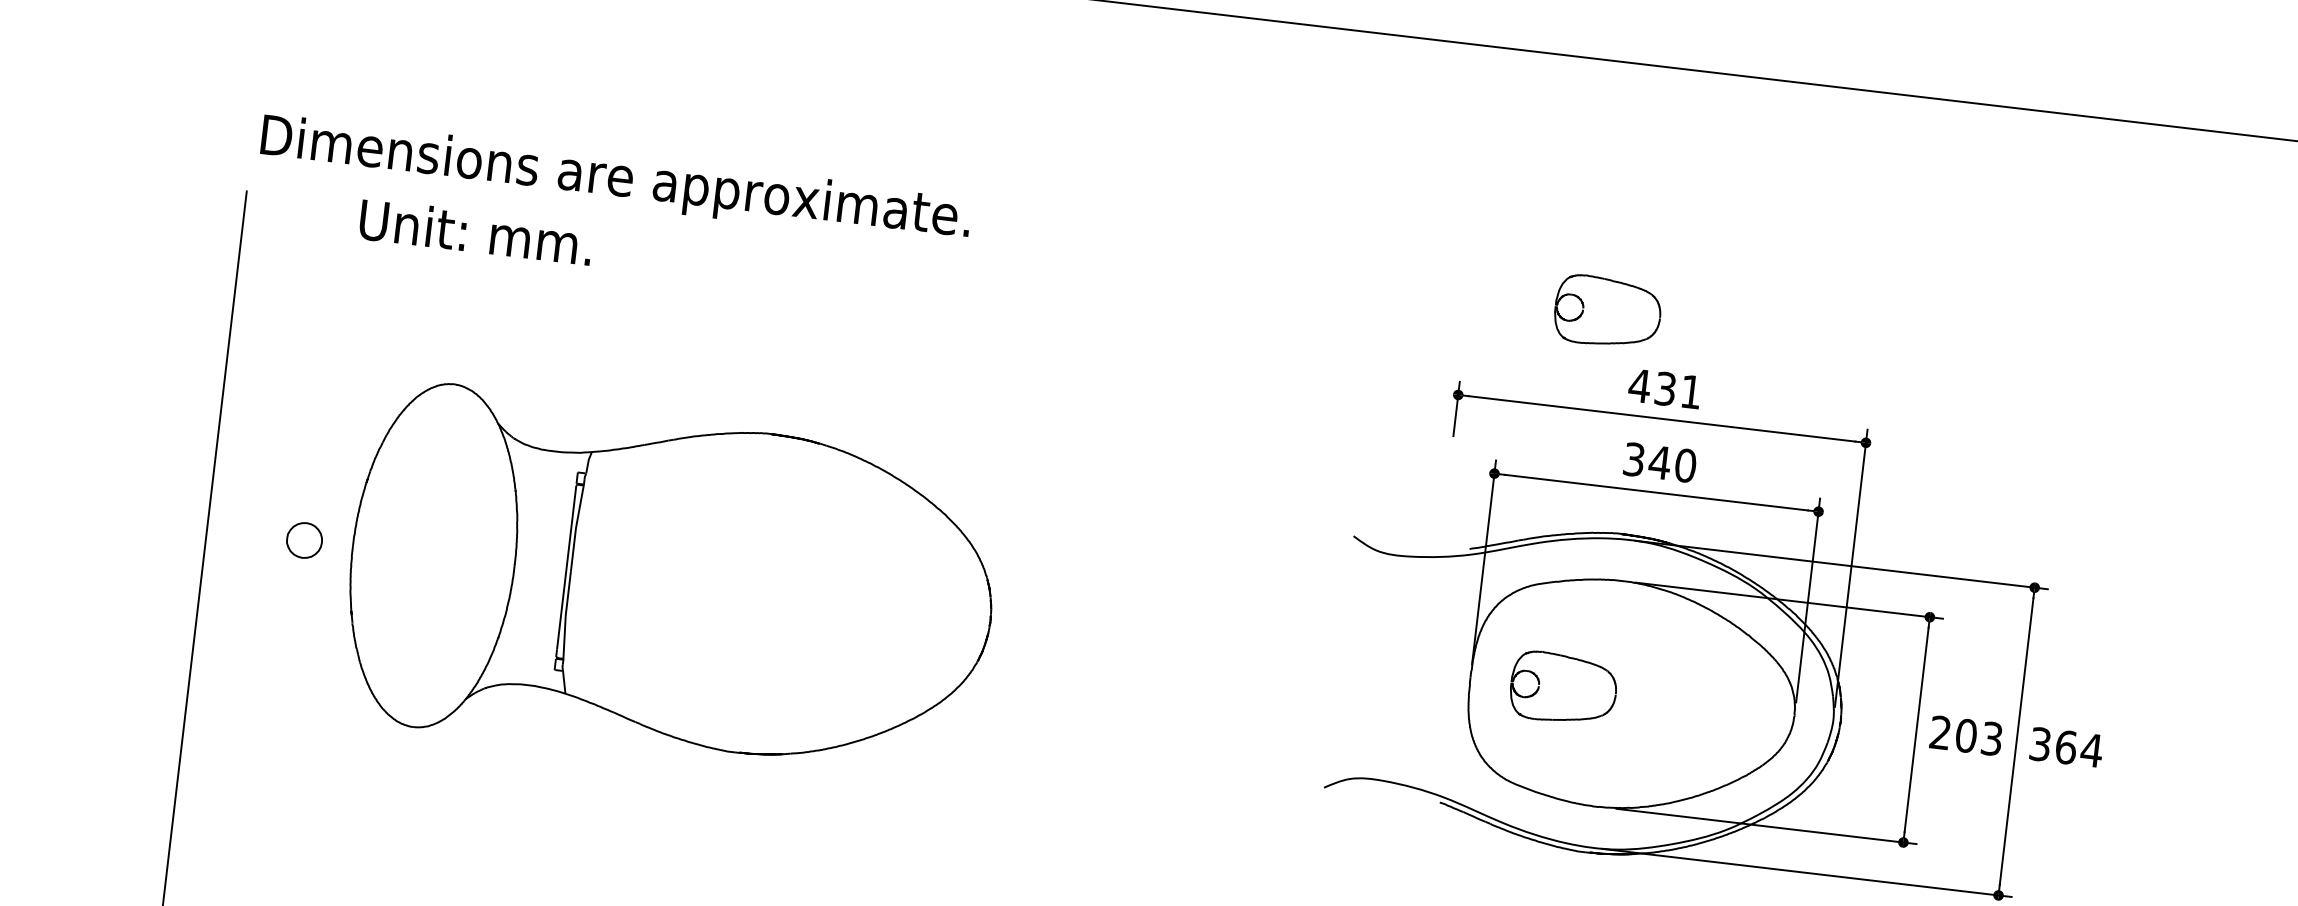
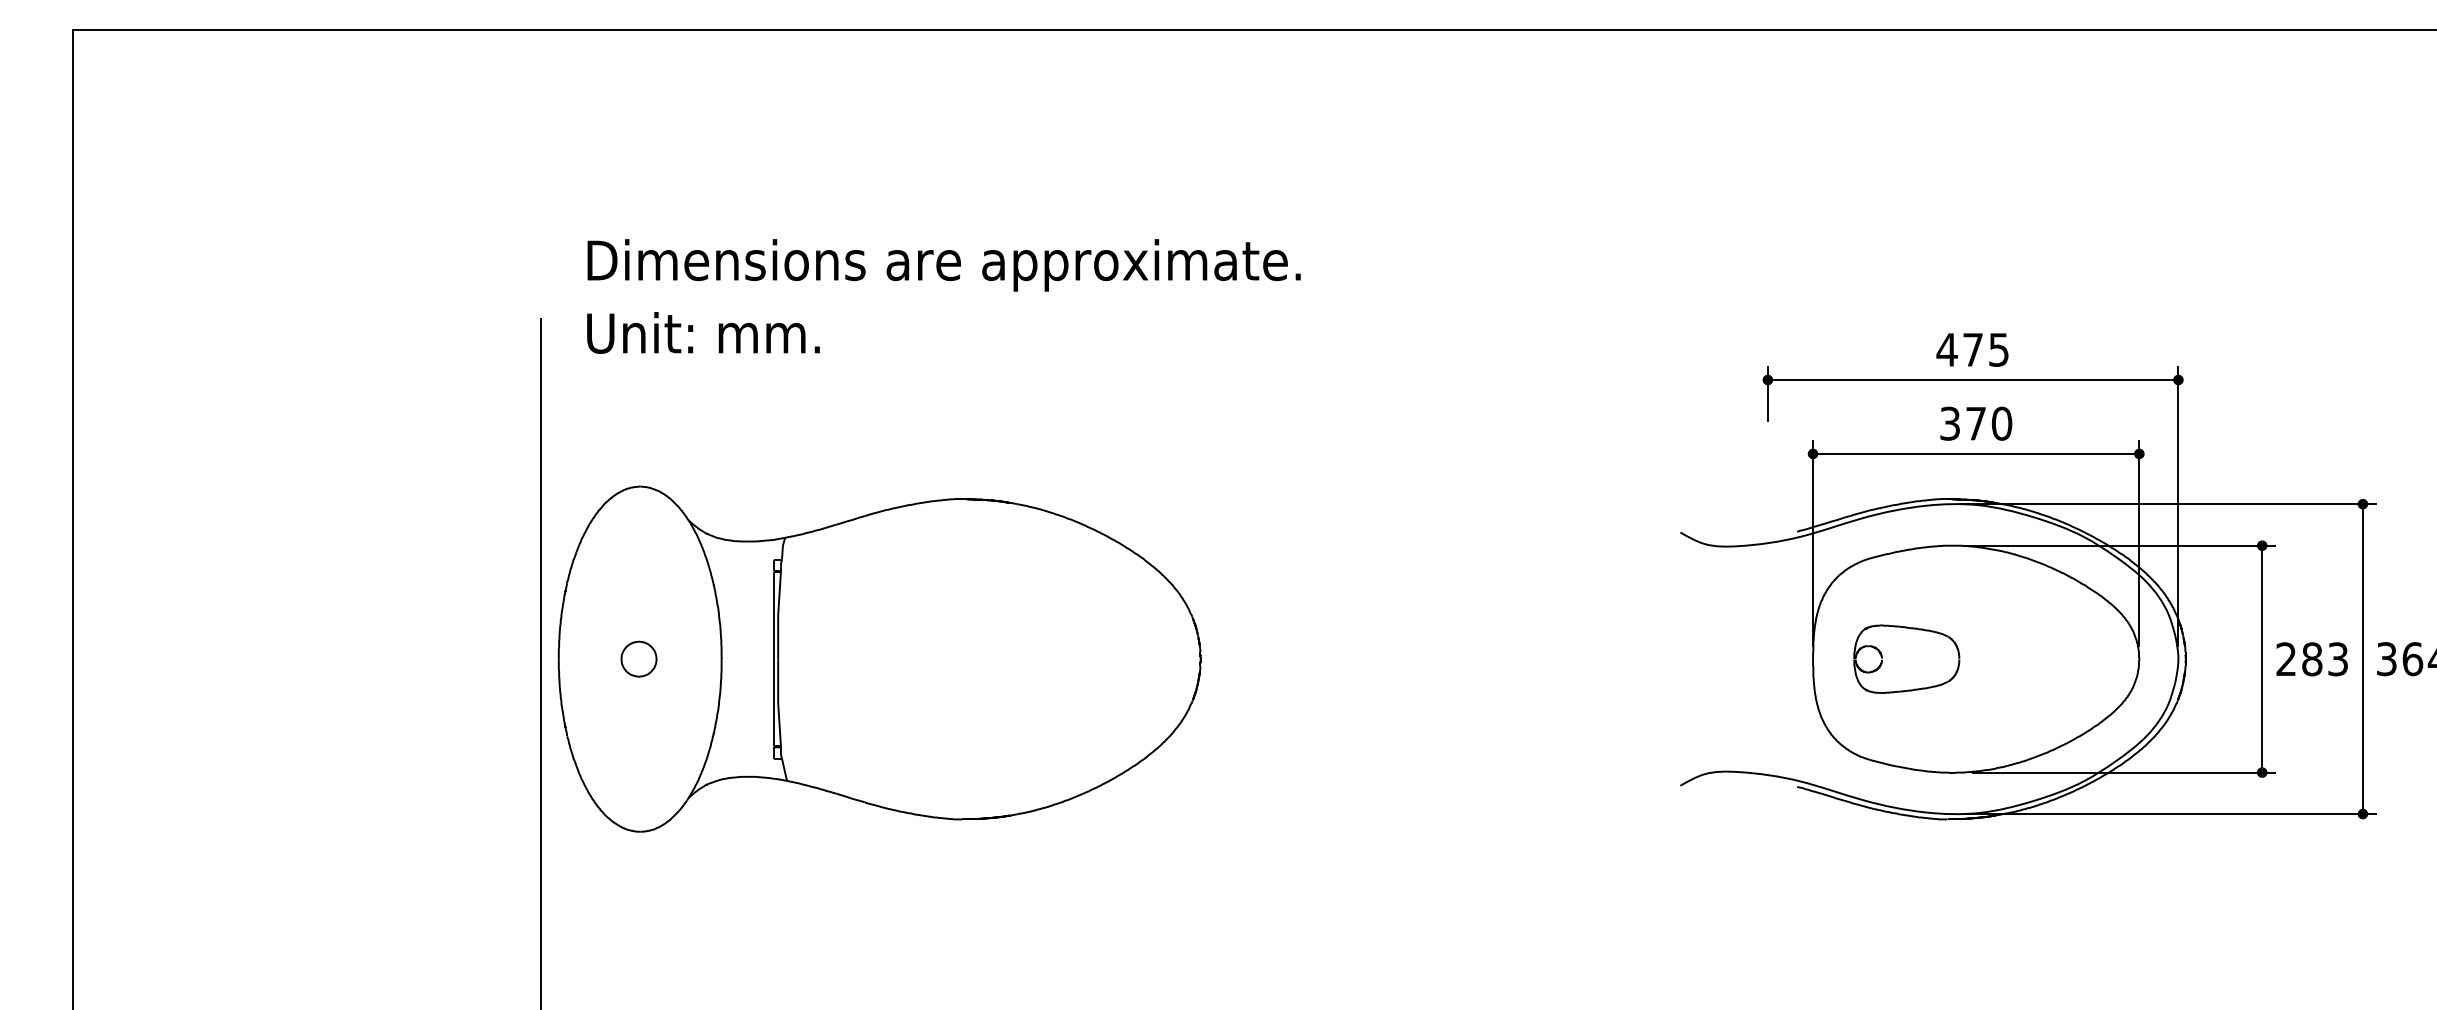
text: (615, 180) -> (943, 265), moved
text: (476, 231) -> (703, 332), moved
part: (1607, 311) -> (1906, 279), removed
text: (1677, 390) -> (1985, 349), 431 -> 475
text: (1659, 462) -> (1975, 423), 340 -> 370
part: (671, 582) -> (879, 658), moved
text: (1966, 736) -> (2312, 659), 203 -> 283

